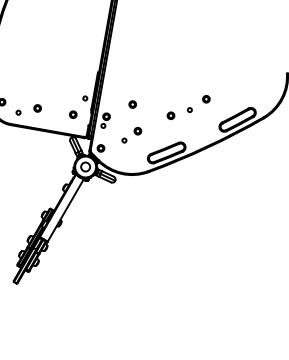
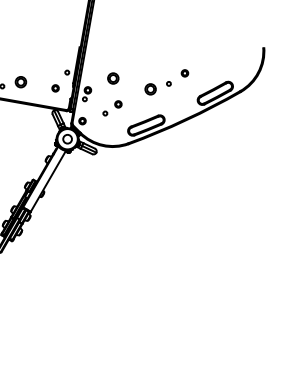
part: (132, 104) -> (113, 78), size x1.6
part: (37, 108) -> (20, 82), size x1.6
part: (170, 115) -> (150, 89), size x1.6

